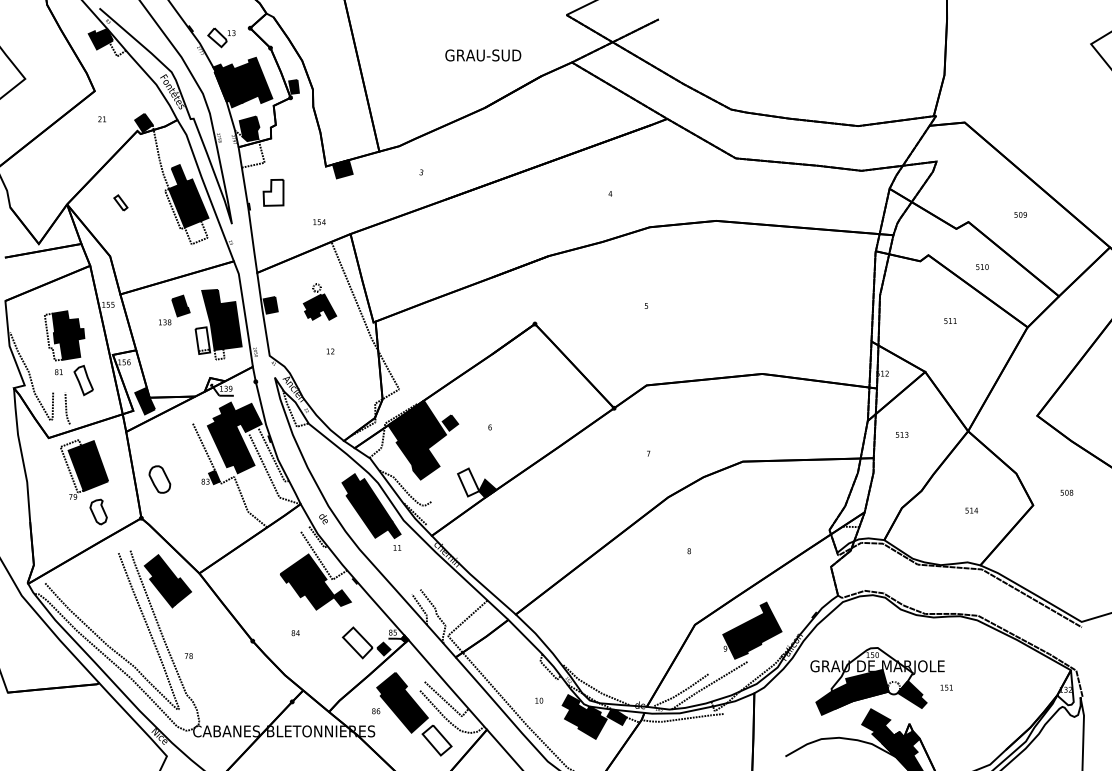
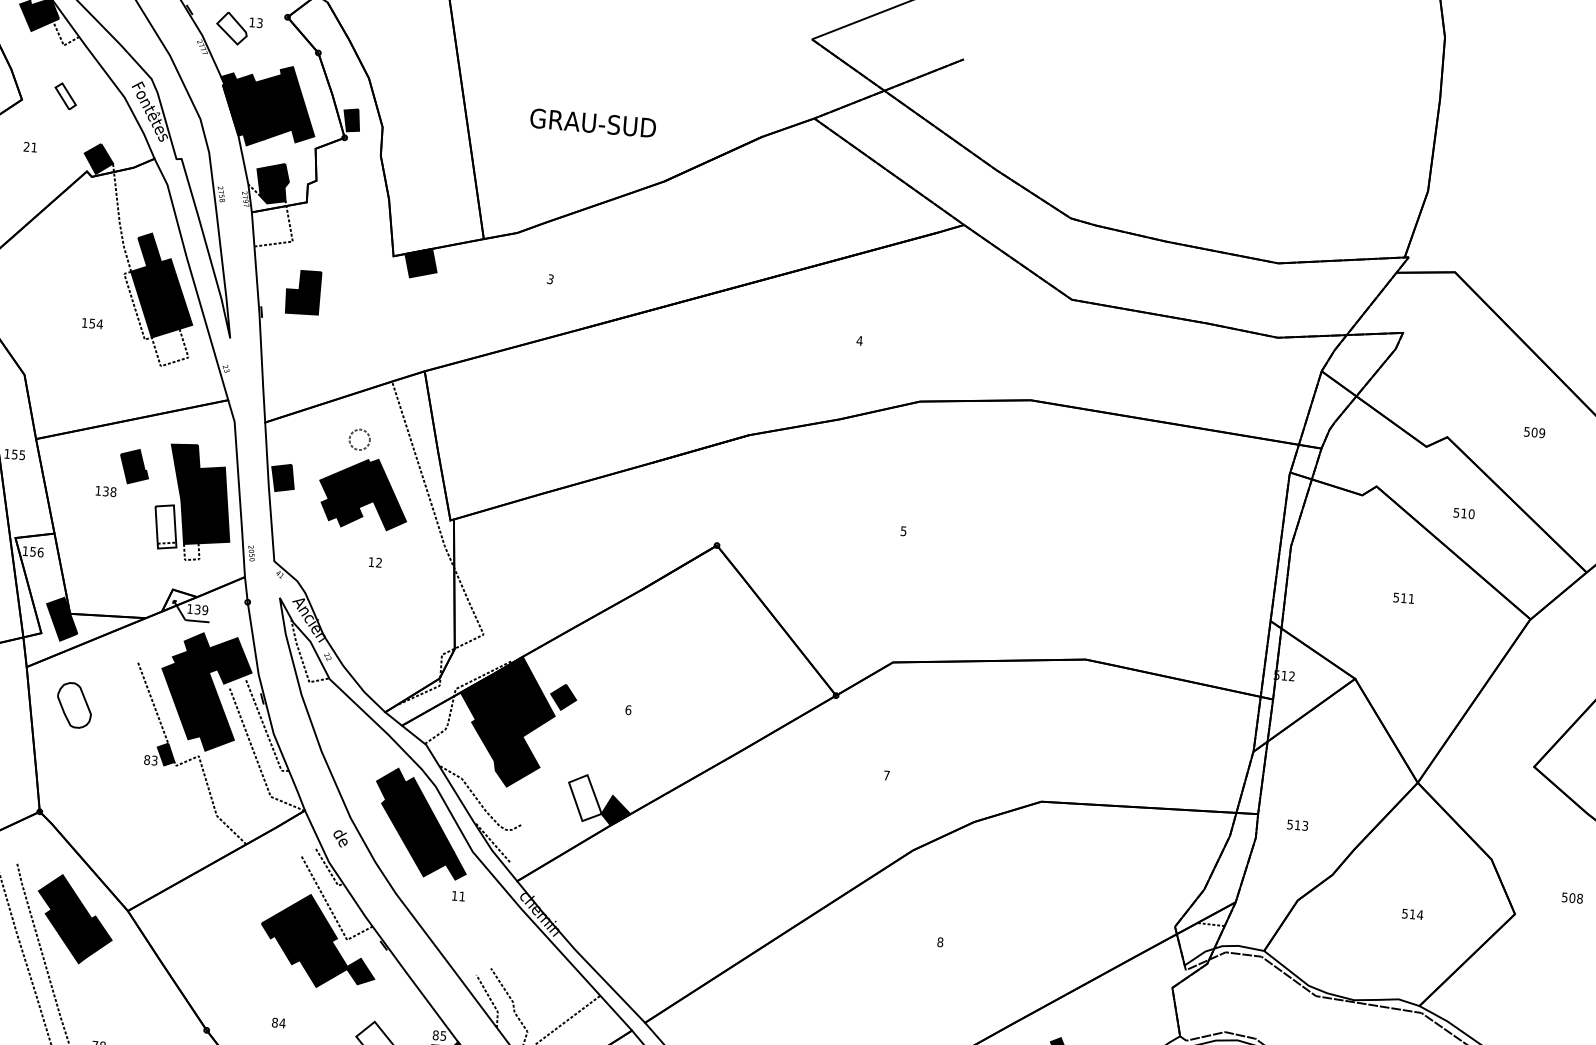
text: (483, 55) -> (593, 123), moved
fill: (273, 192) -> (303, 291), added
part: (120, 202) -> (65, 95), moved
text: (319, 222) -> (92, 324), moved
part: (319, 301) -> (364, 478), size x1.67
text: (902, 434) -> (1298, 824), moved
part: (159, 479) -> (73, 705), moved

